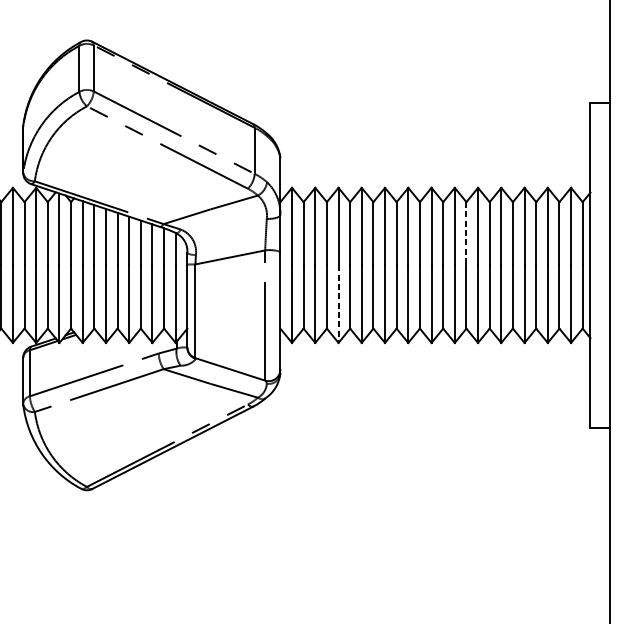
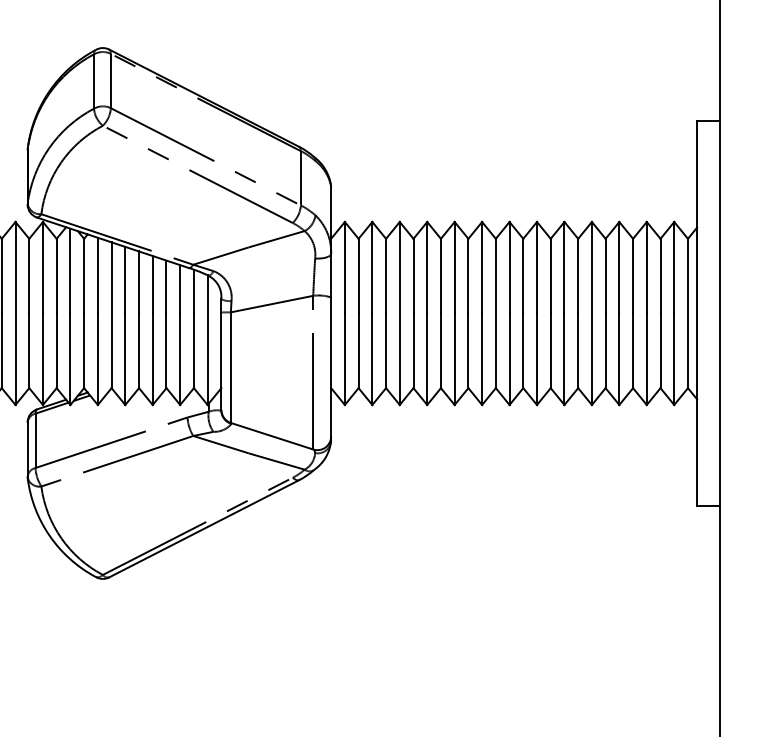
line: (466, 234) -> (550, 276), dashed -> solid
line: (338, 304) -> (399, 359), dashed -> solid

